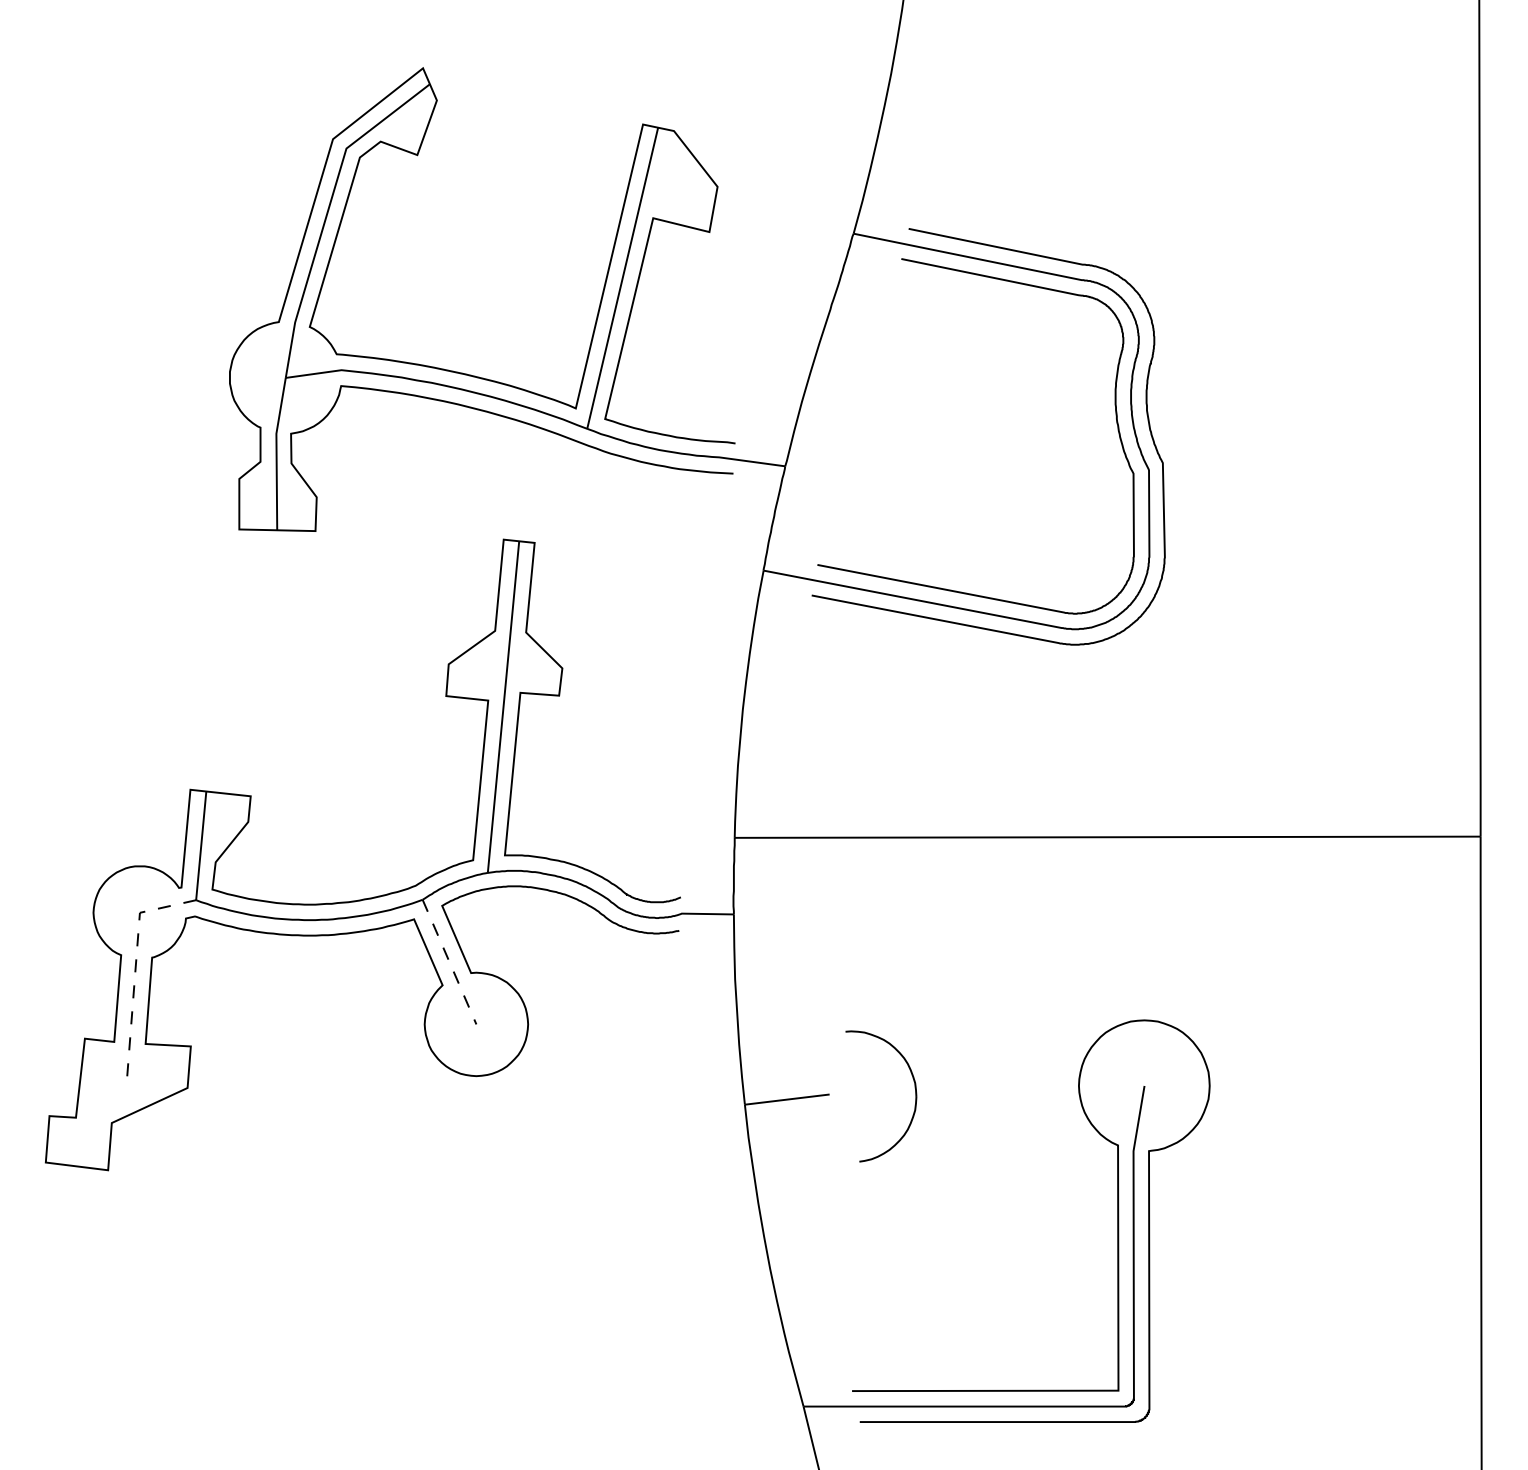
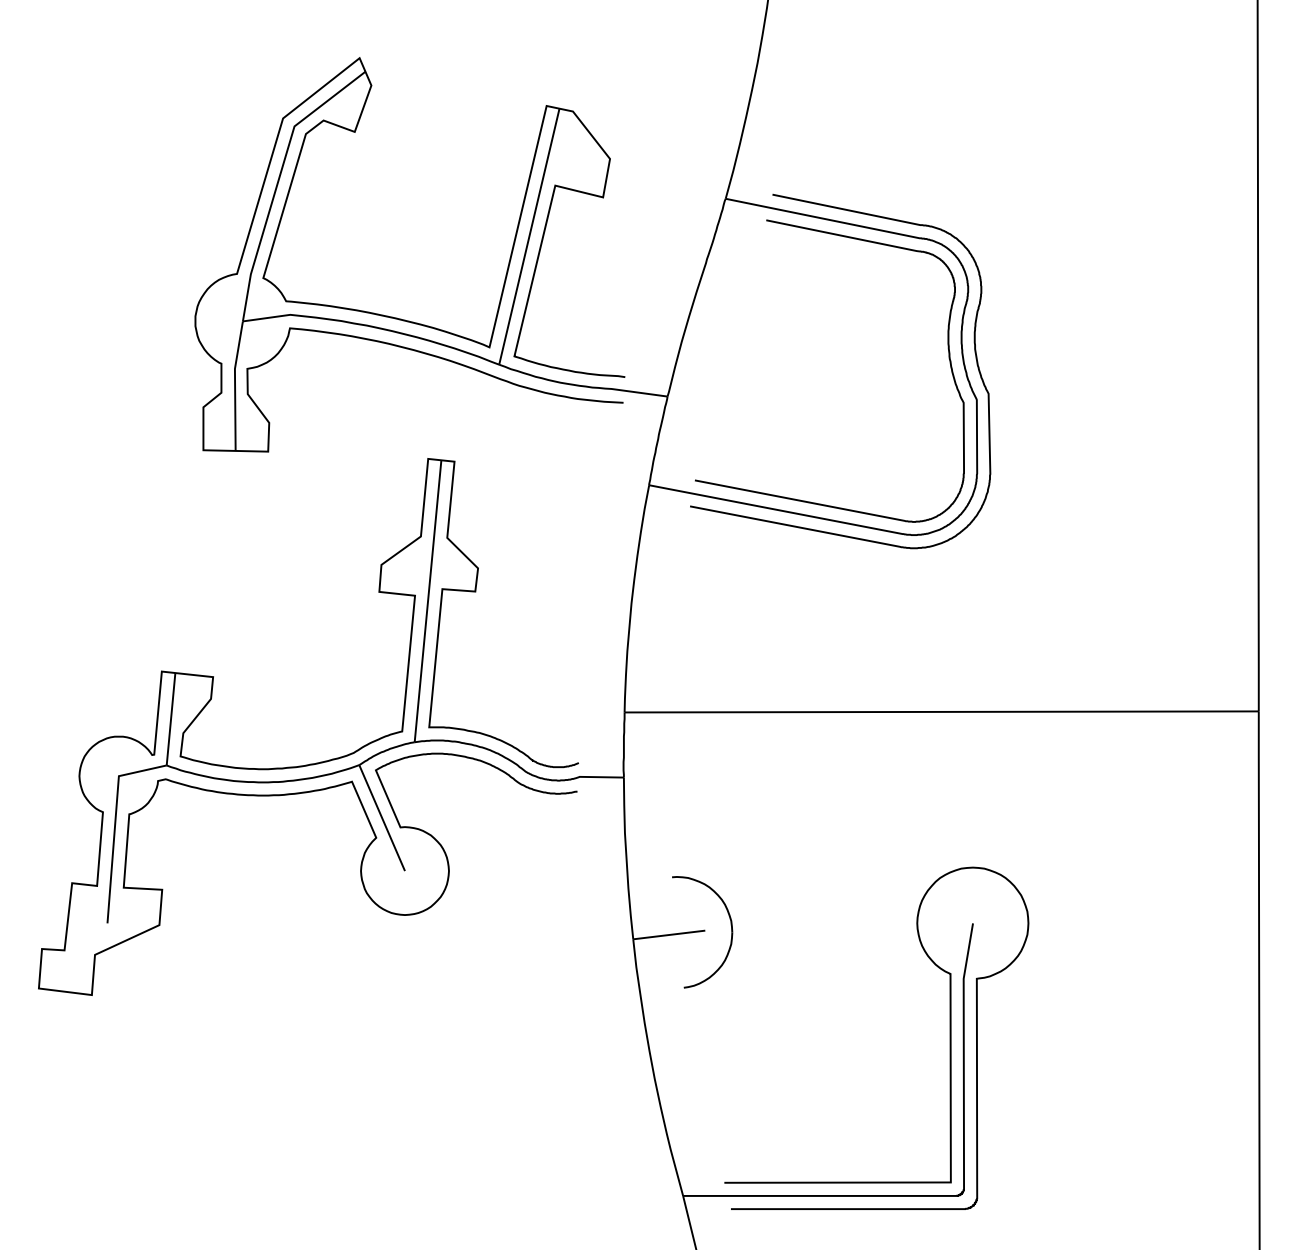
line: (449, 962) -> (382, 818), dashed -> solid
line: (135, 970) -> (115, 825), dashed -> solid
part: (914, 1088) -> (730, 925), moved

